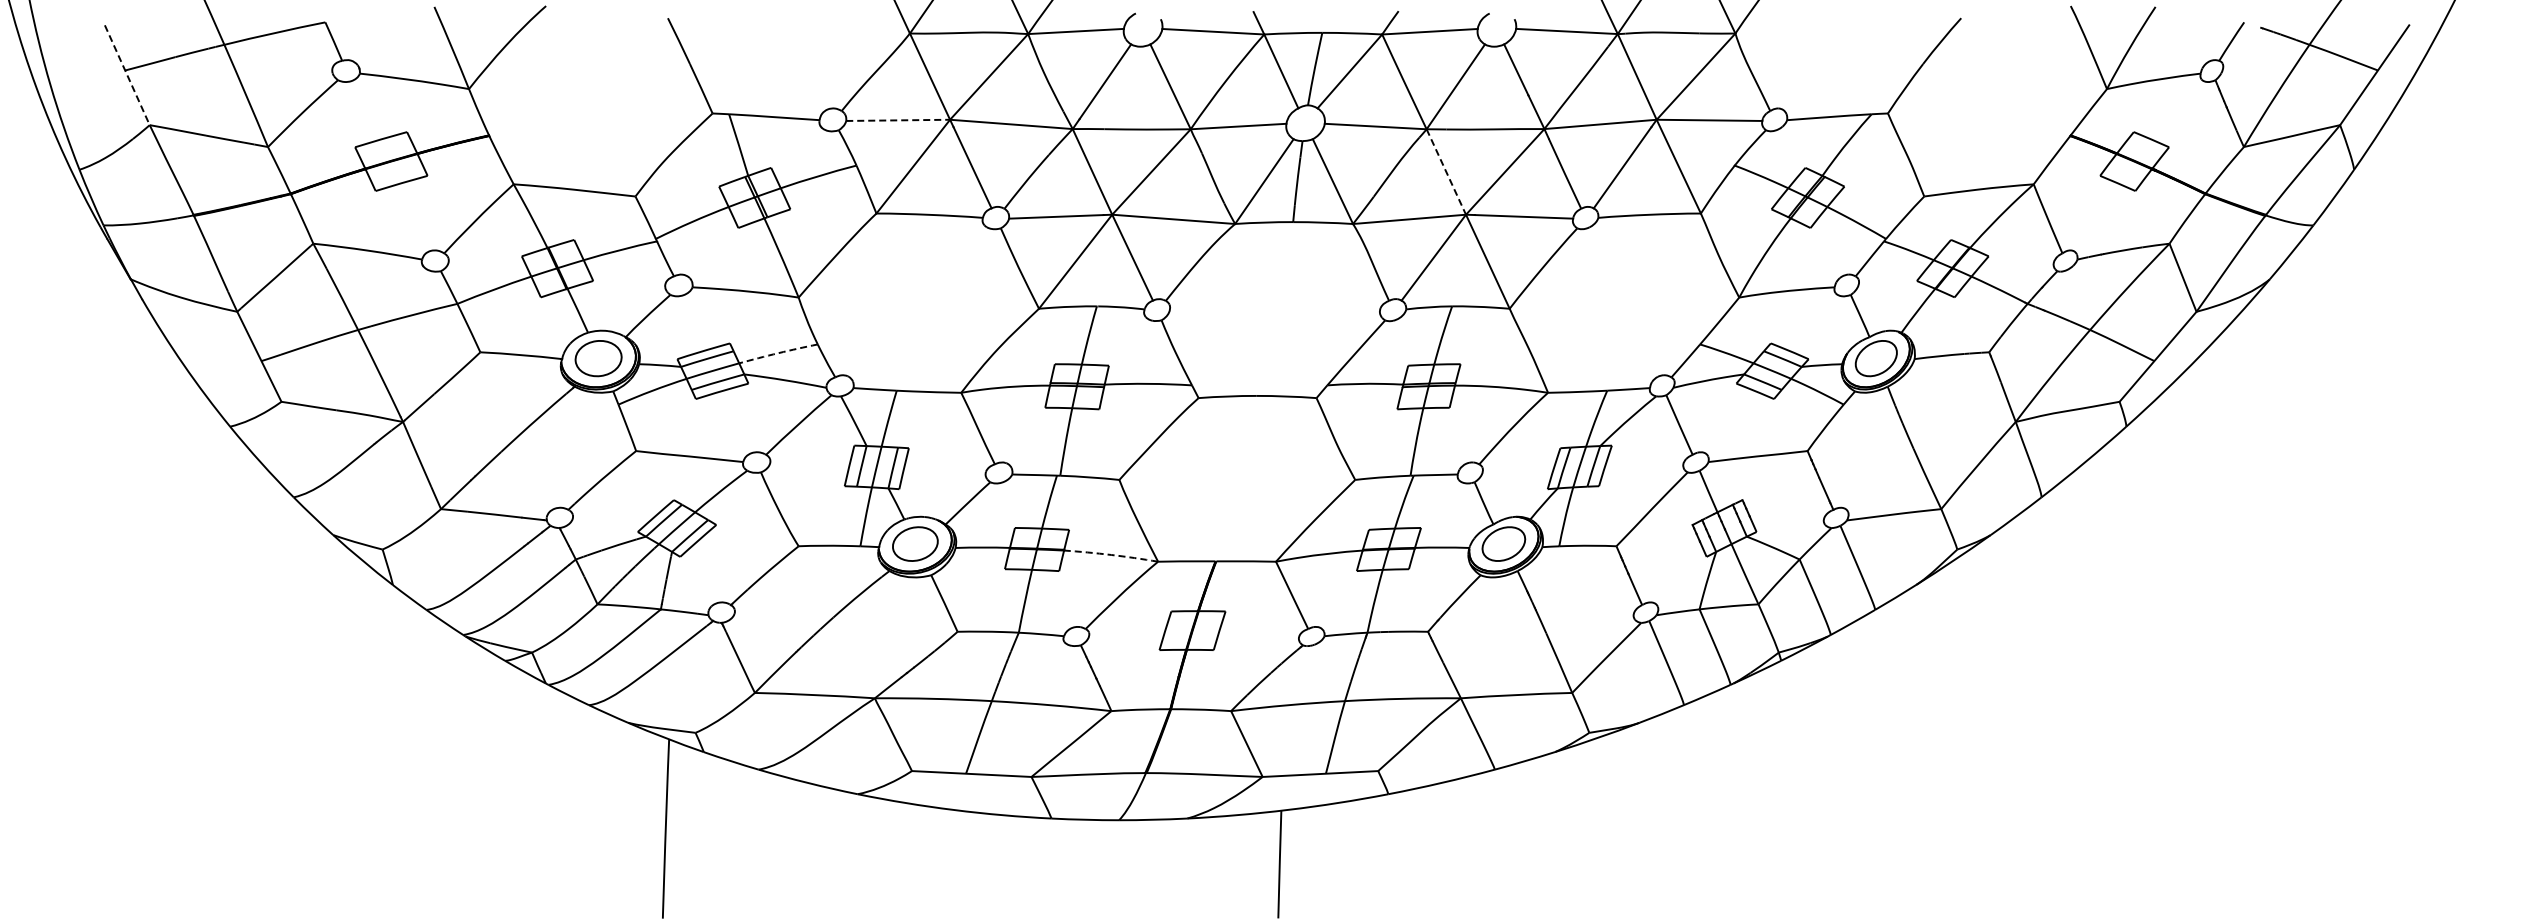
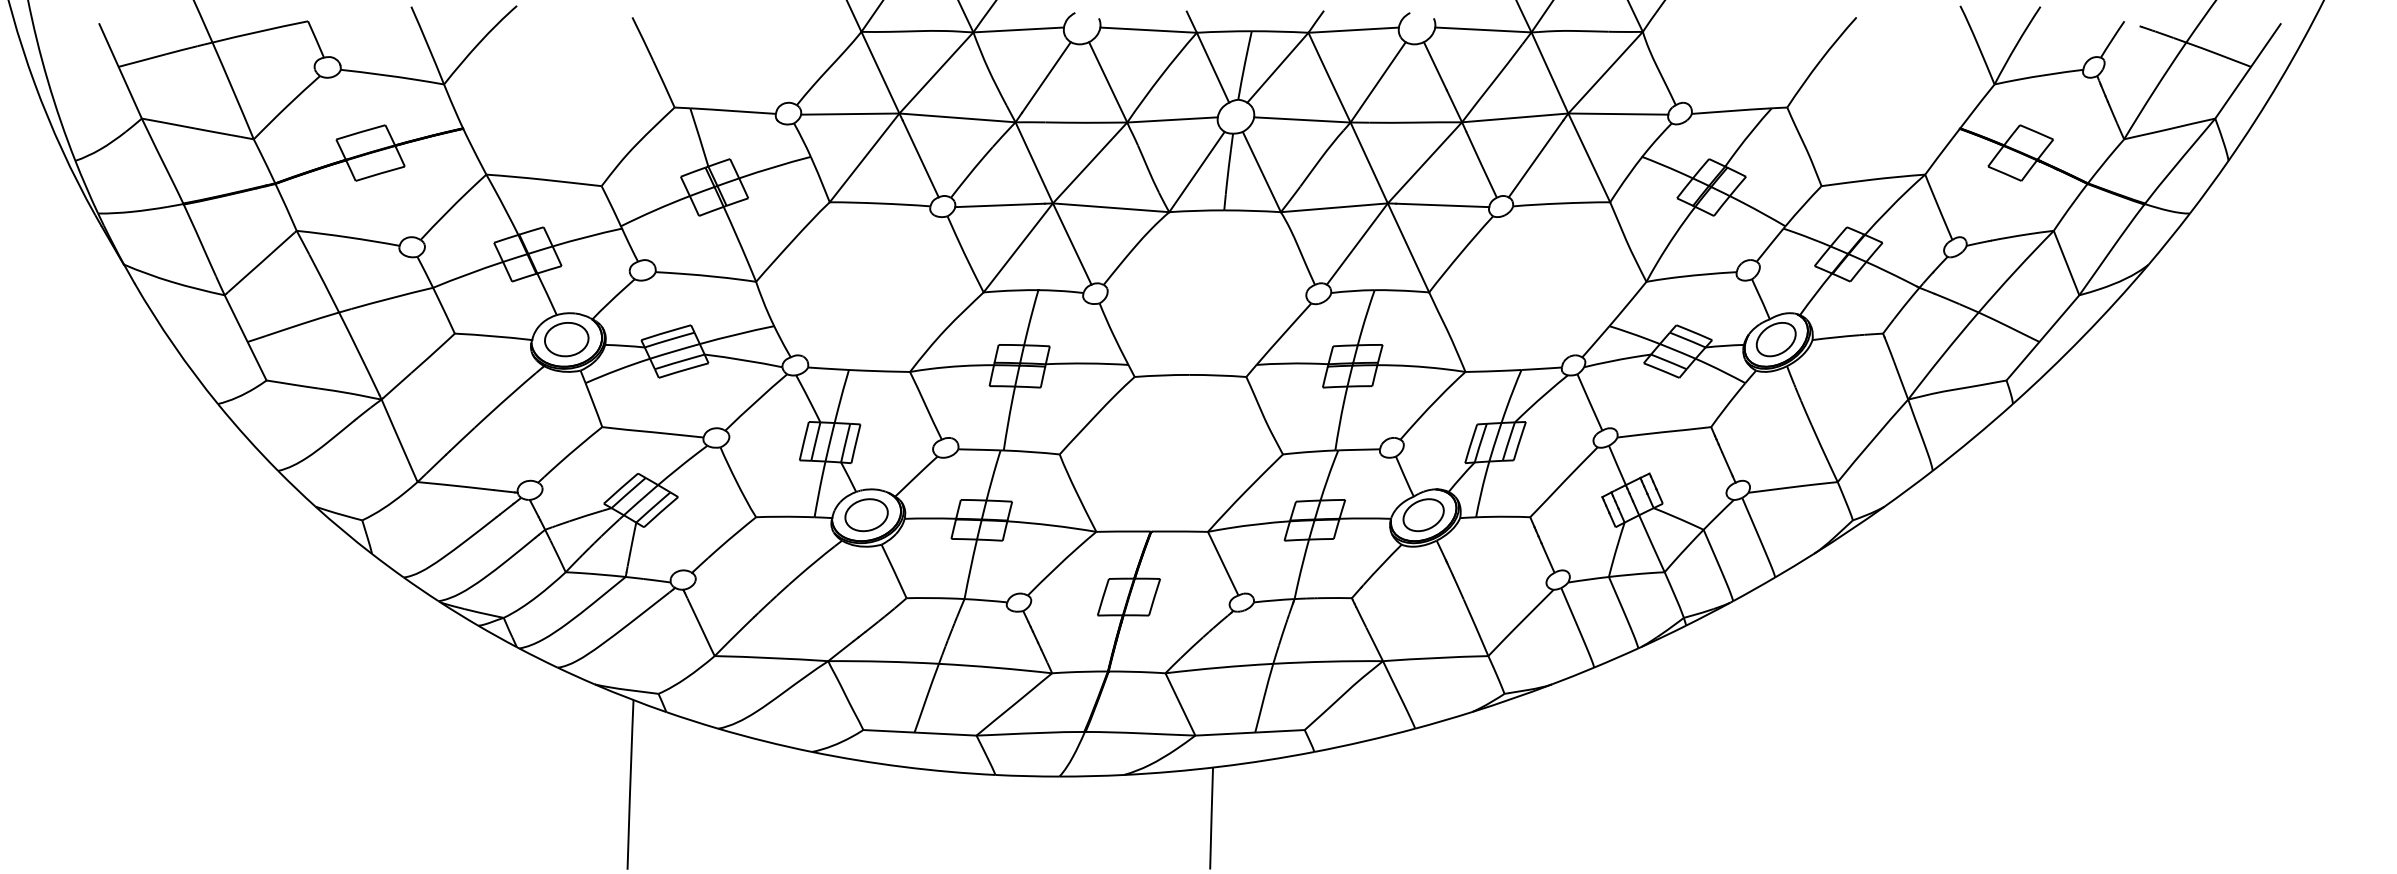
line: (127, 75) -> (120, 71), dashed -> solid
line: (898, 120) -> (850, 114), dashed -> solid
line: (1446, 172) -> (1369, 163), dashed -> solid
arc: (778, 353) -> (737, 334), dashed -> solid
arc: (1111, 554) -> (1052, 525), dashed -> solid

